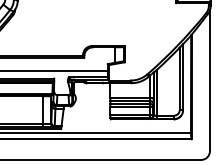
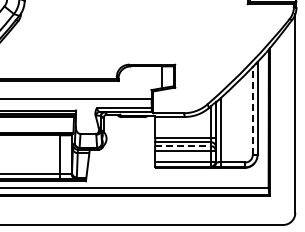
line: (179, 78) -> (252, 110), solid -> dashed
line: (129, 104) -> (182, 146), solid -> dashed

